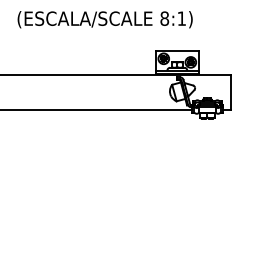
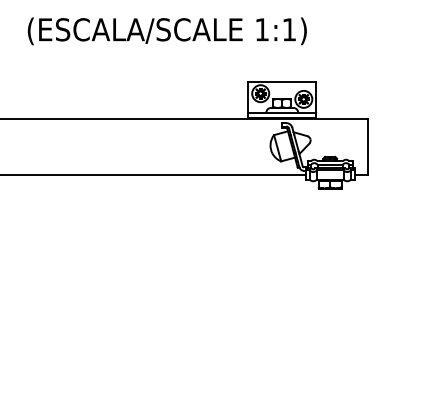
text: (164, 18) -> (261, 29), 8:1) -> 1:1)

